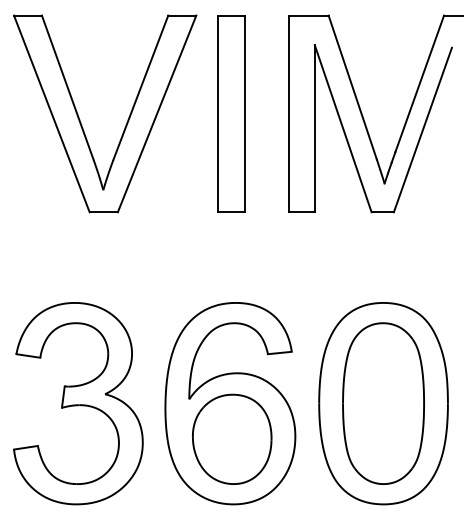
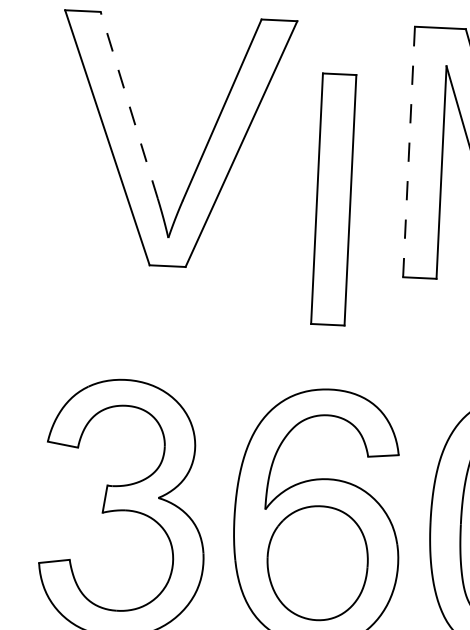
line: (67, 87) -> (128, 105), solid -> dashed
part: (231, 113) -> (333, 198), moved
line: (288, 113) -> (408, 151), solid -> dashed

